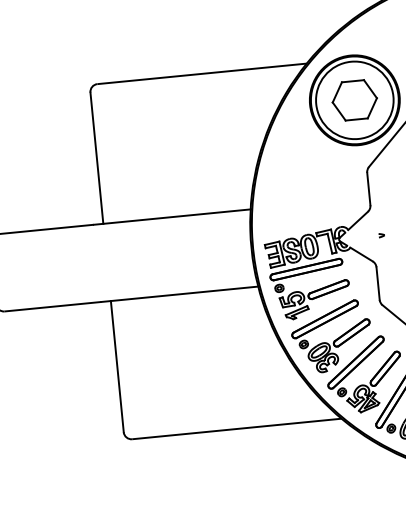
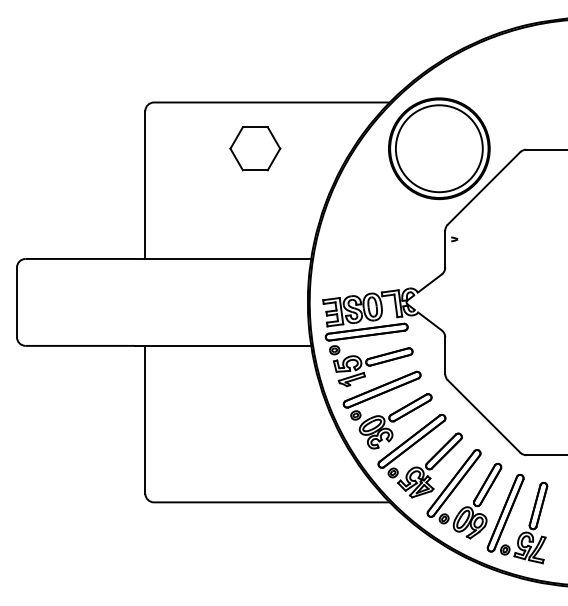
part: (354, 100) -> (255, 148), moved
part: (381, 235) -> (454, 239), moved

